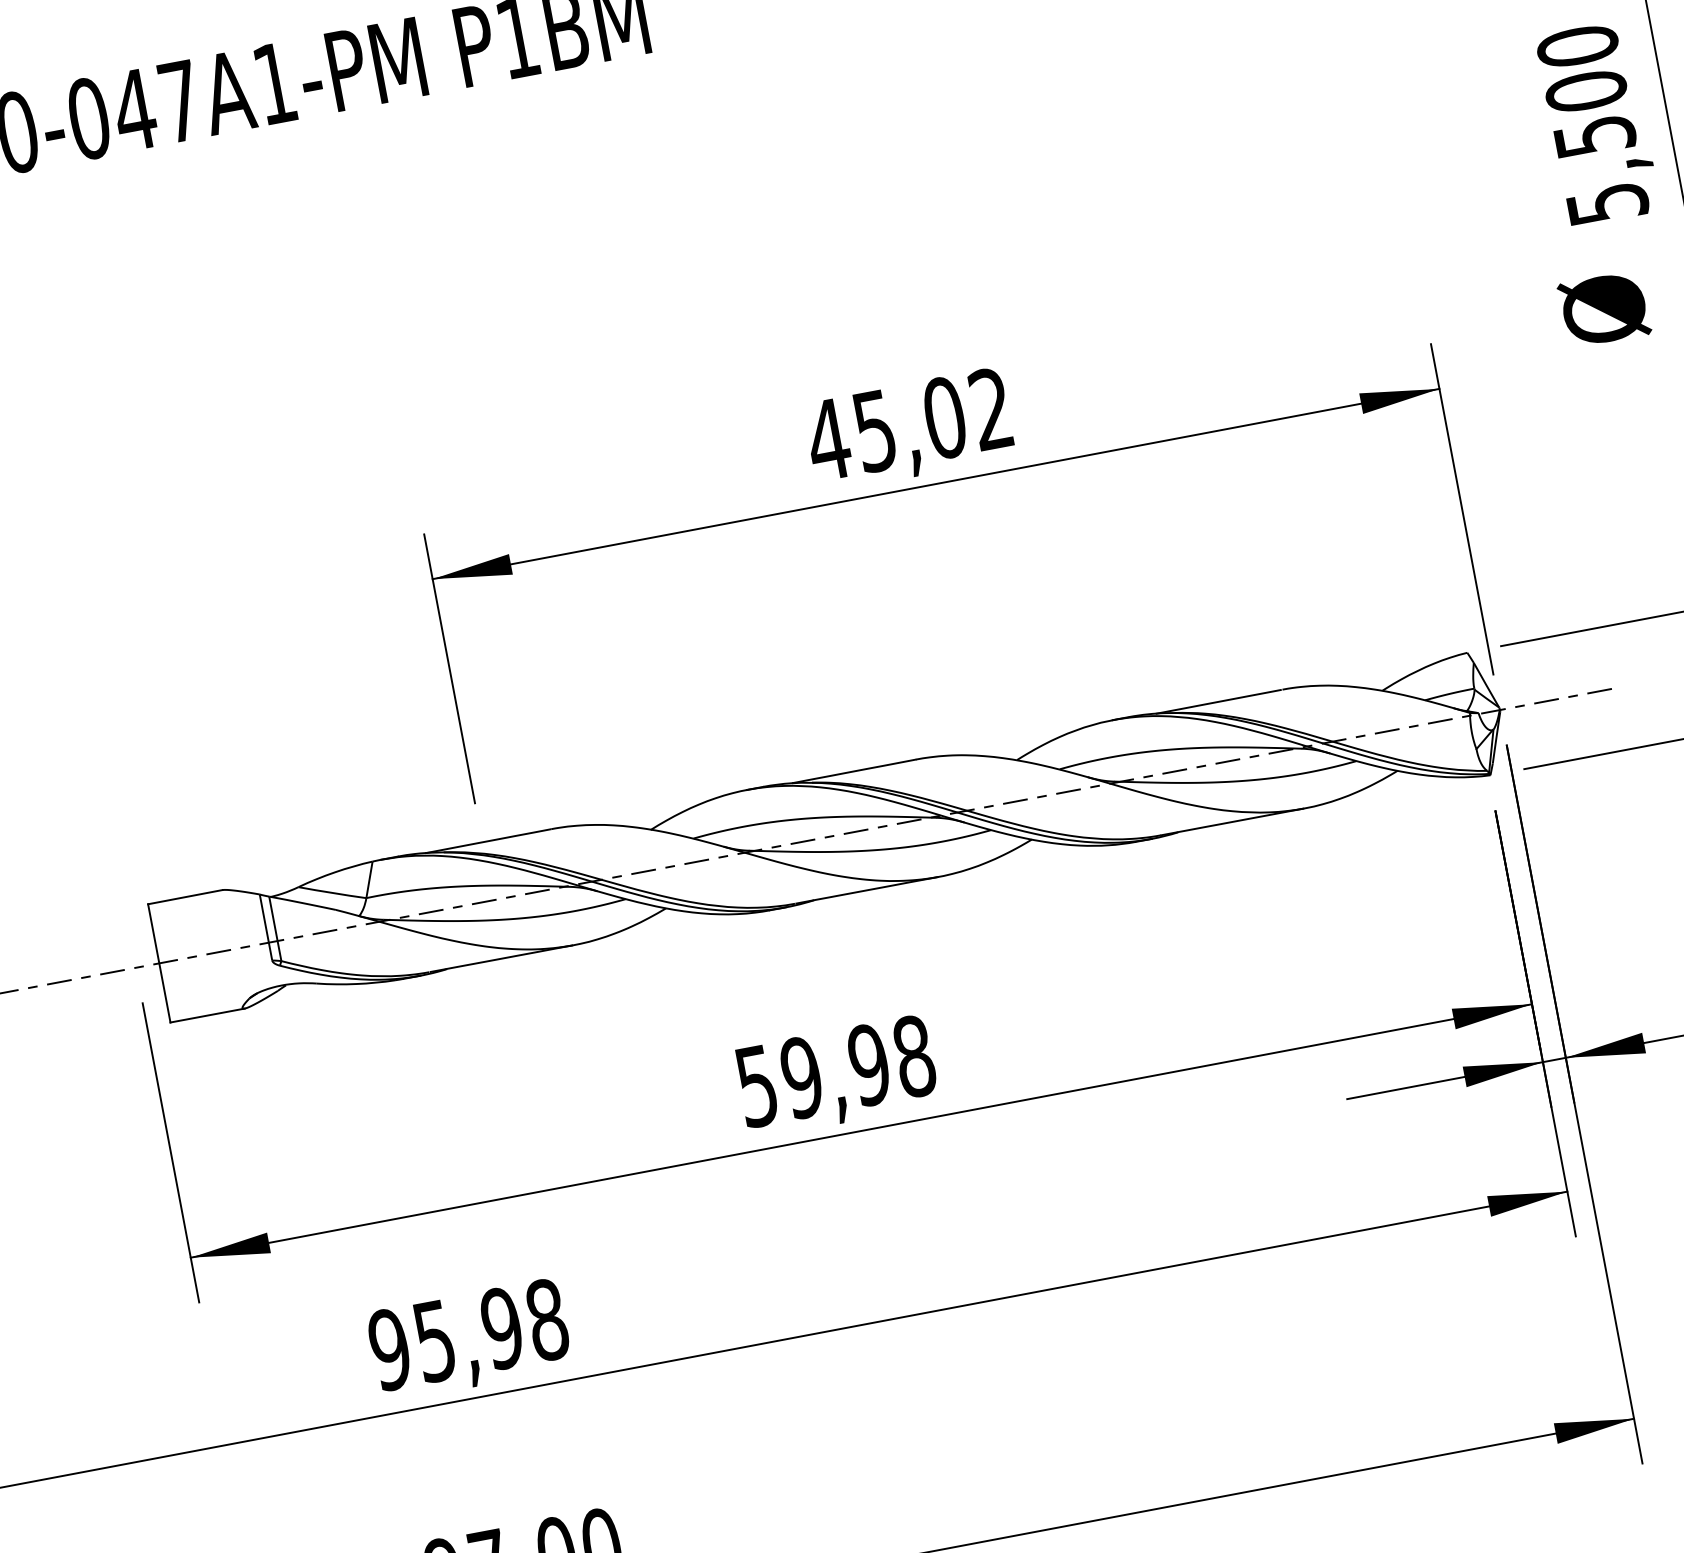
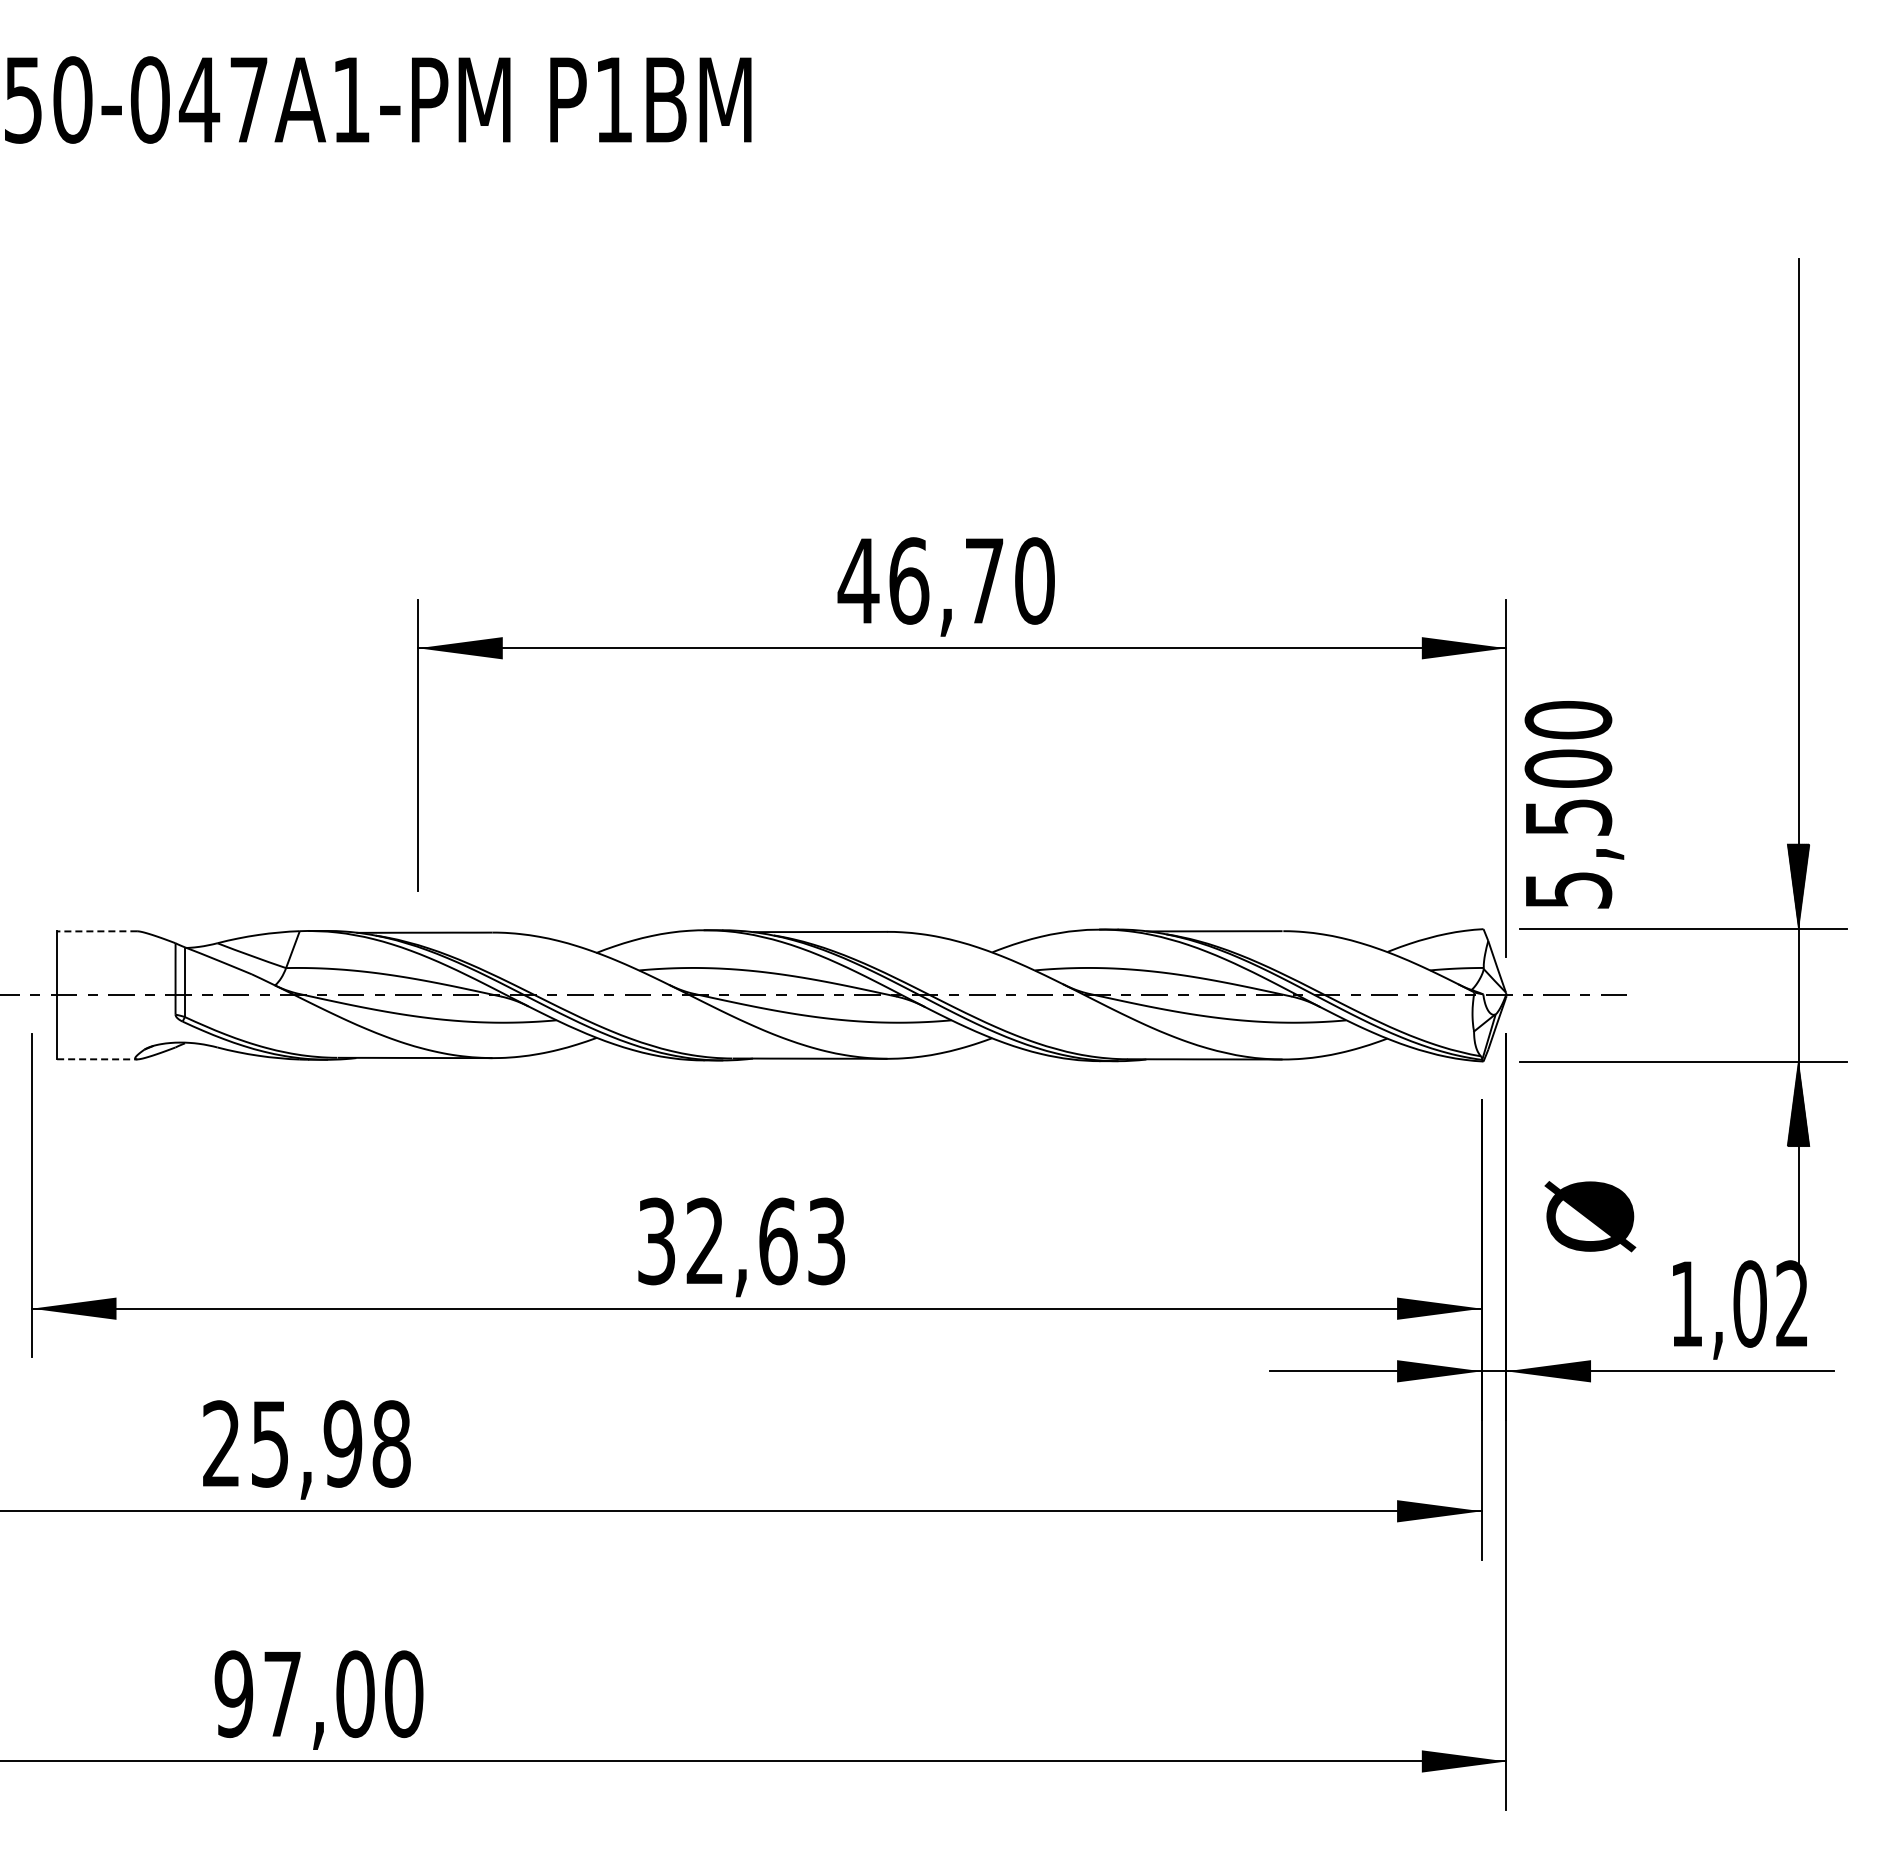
text: (1598, 123) -> (1574, 804), moved
text: (1604, 309) -> (1590, 1216), moved
text: (932, 419) -> (971, 580), 45,02 -> 46,70
line: (184, 897) -> (96, 931), solid -> dashed
line: (207, 1015) -> (97, 1059), solid -> dashed
text: (835, 1071) -> (741, 1241), 59,98 -> 32,63
text: (389, 1349) -> (221, 1443), 95,98 -> 25,98

